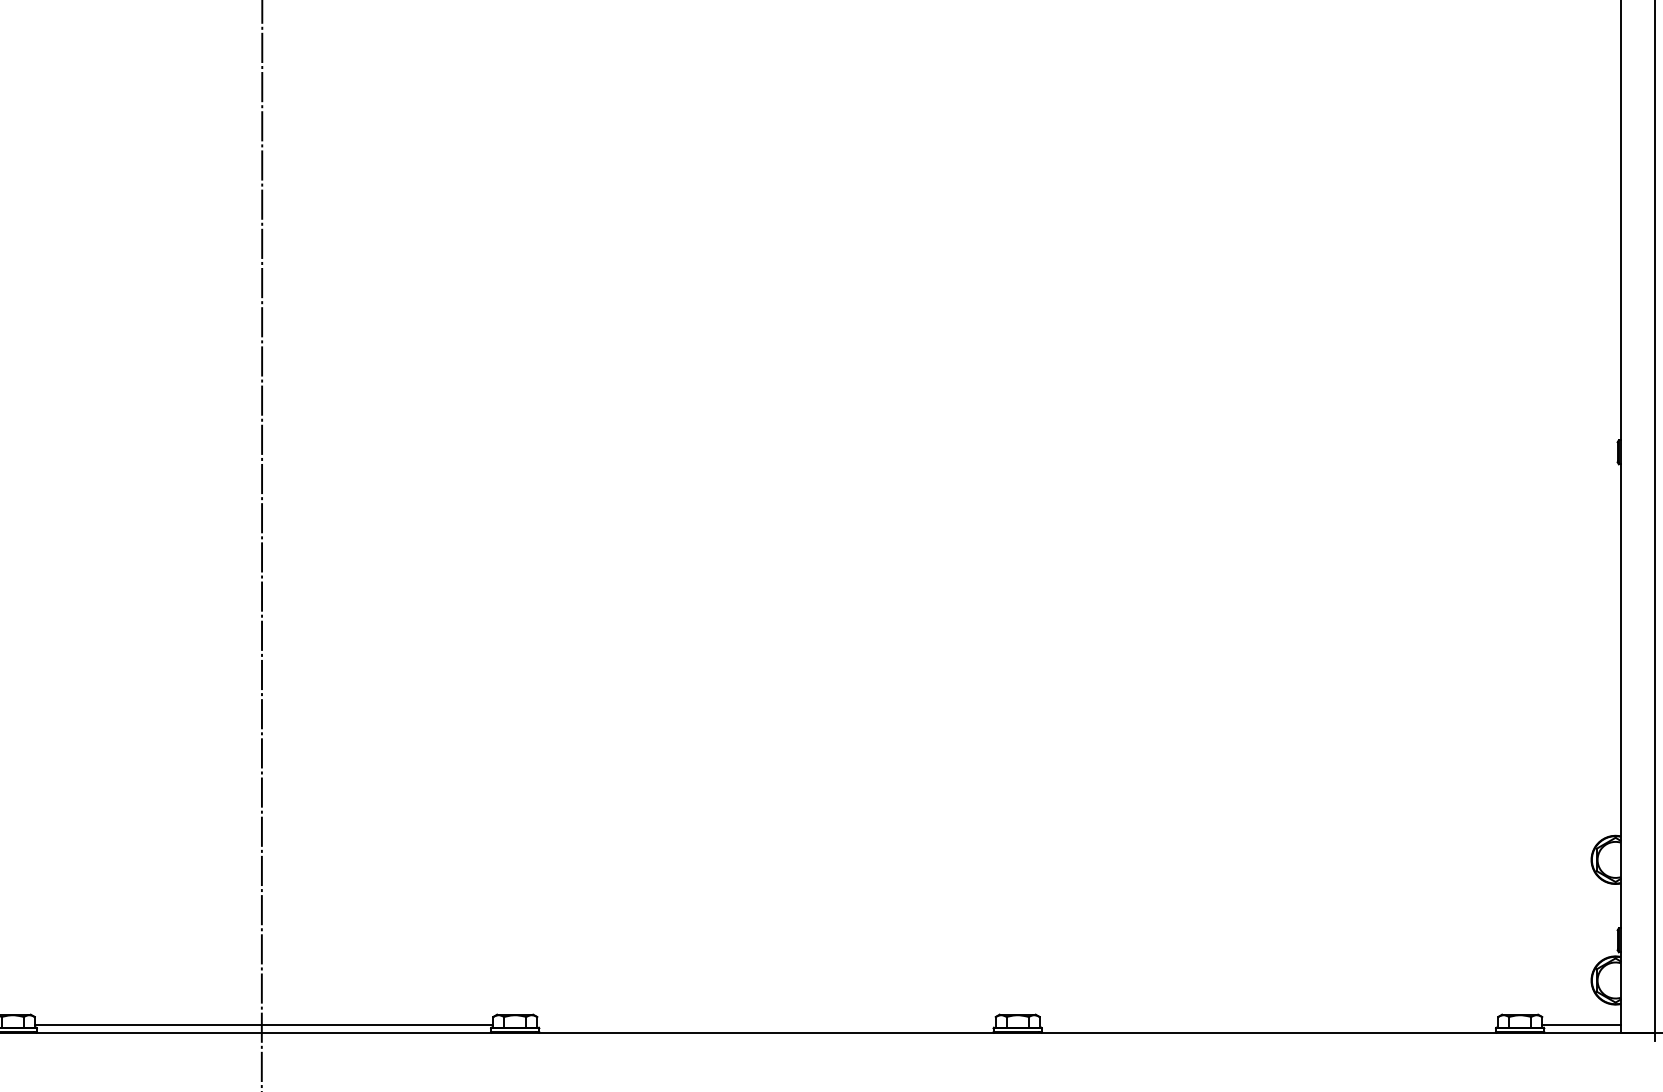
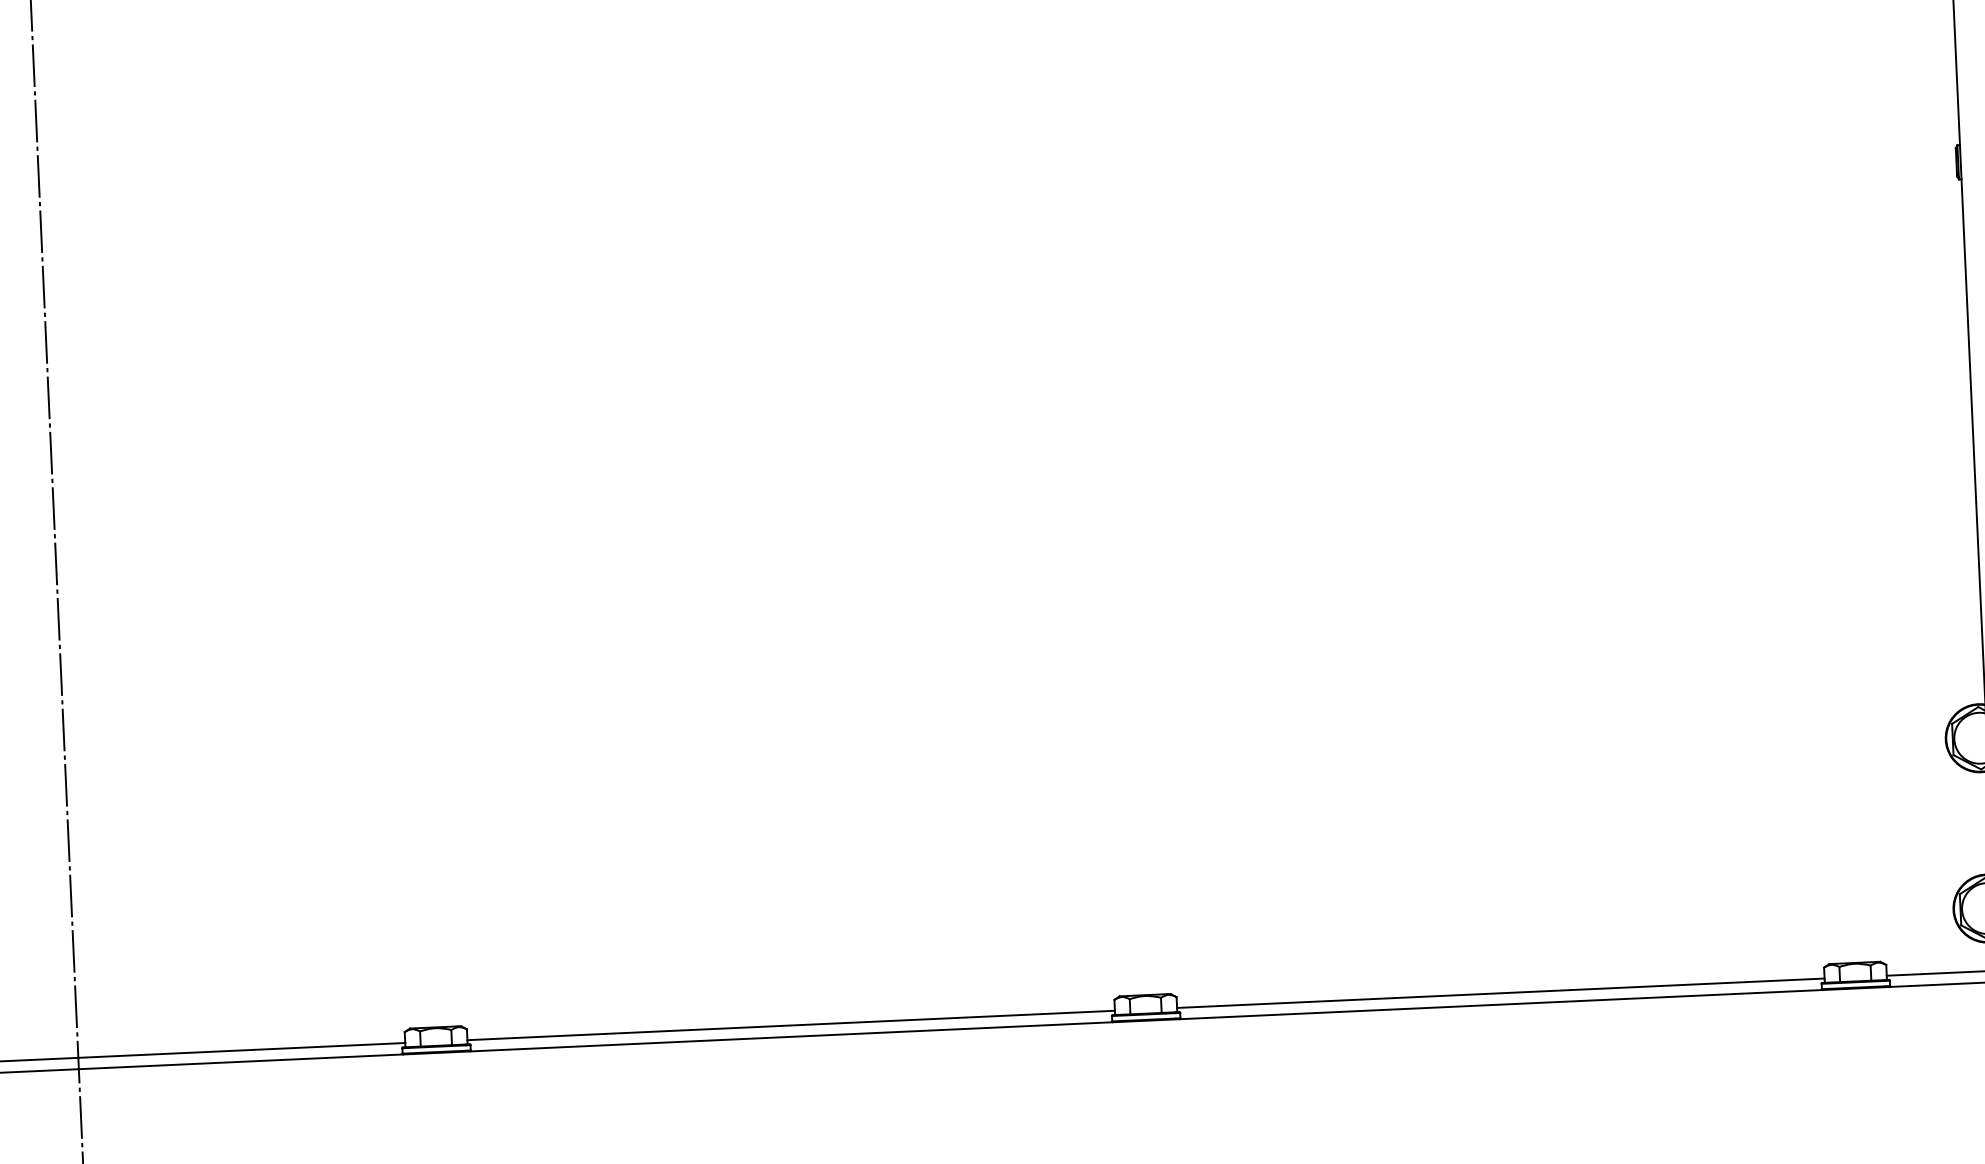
line: (766, 1024) -> (791, 1025), added
line: (1268, 1024) -> (1500, 992), added

